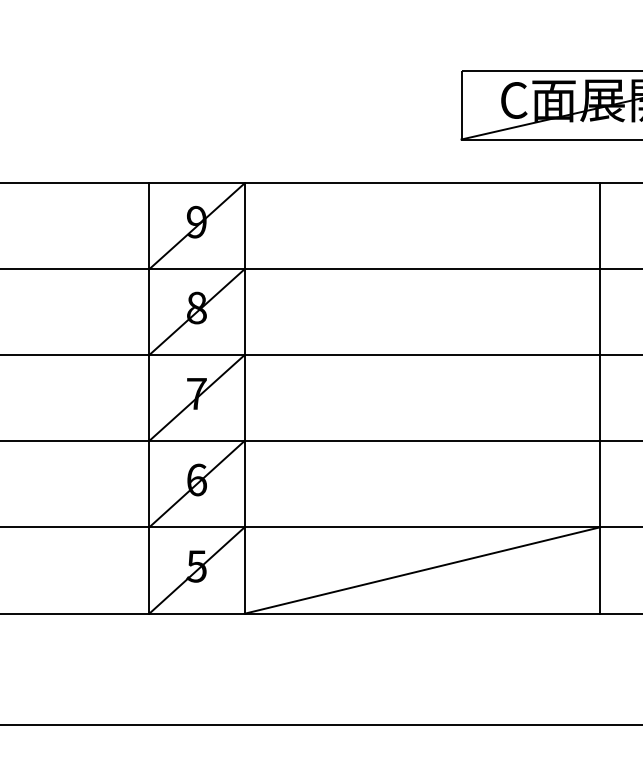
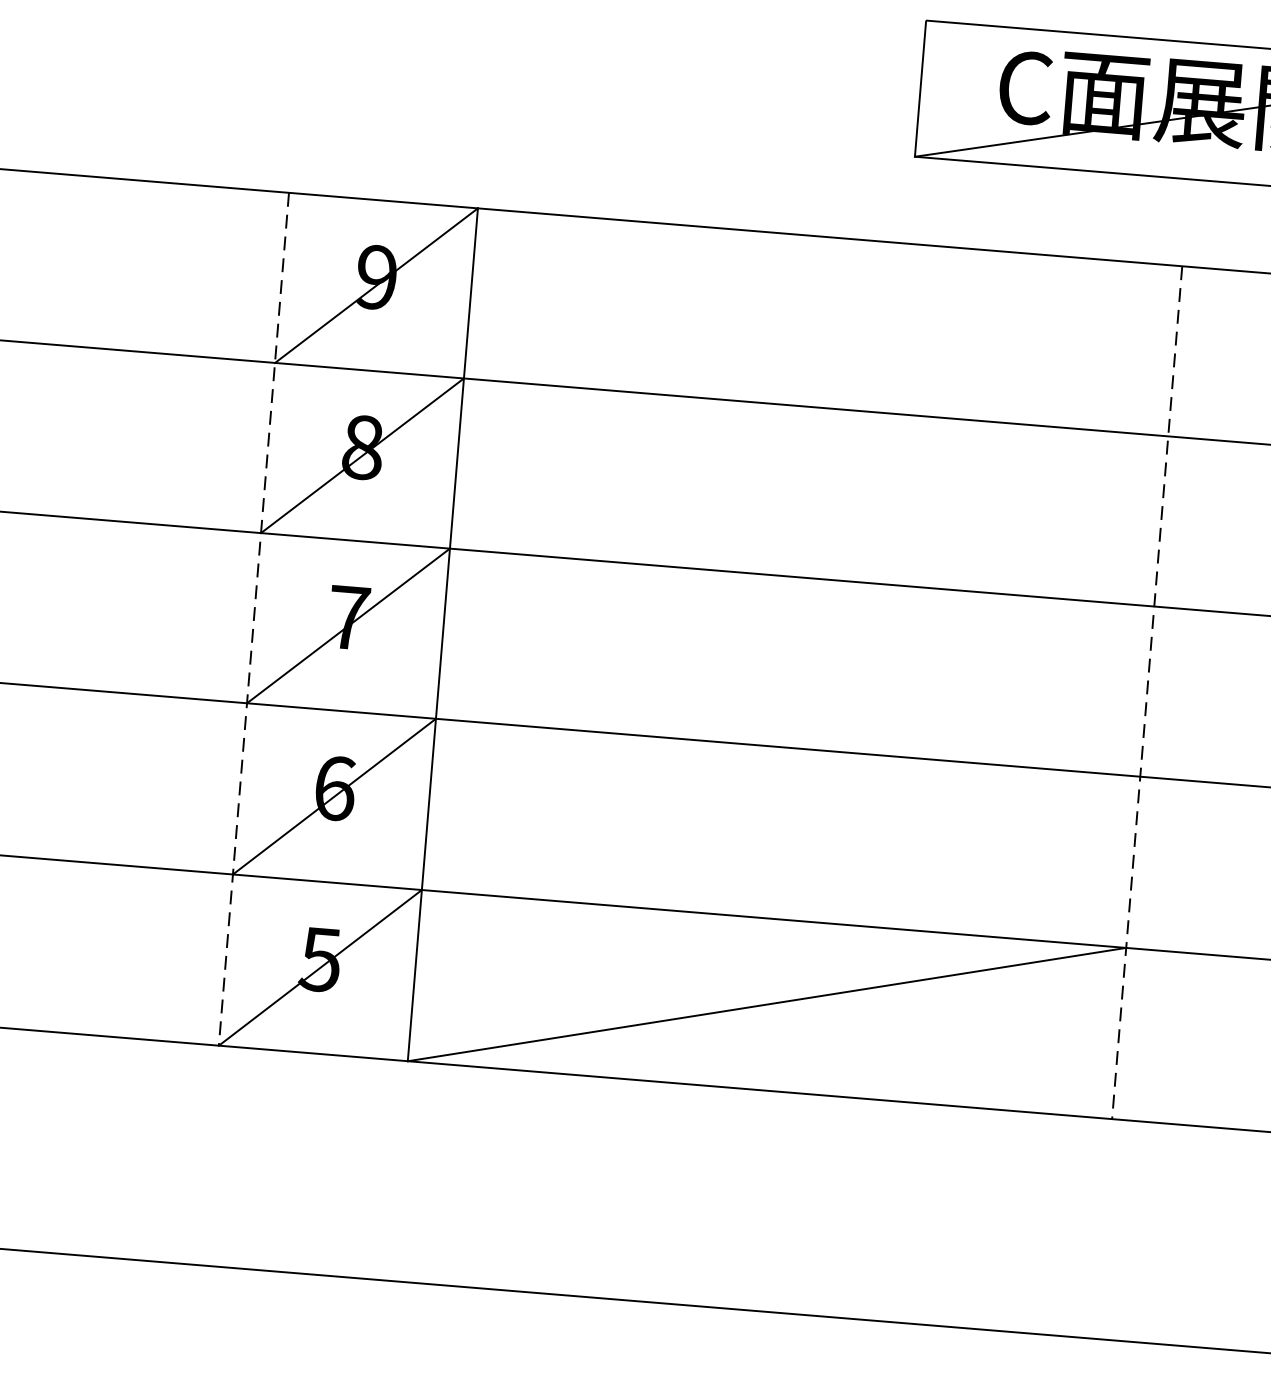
line: (149, 399) -> (254, 621), solid -> dashed
line: (600, 399) -> (1147, 694), solid -> dashed

